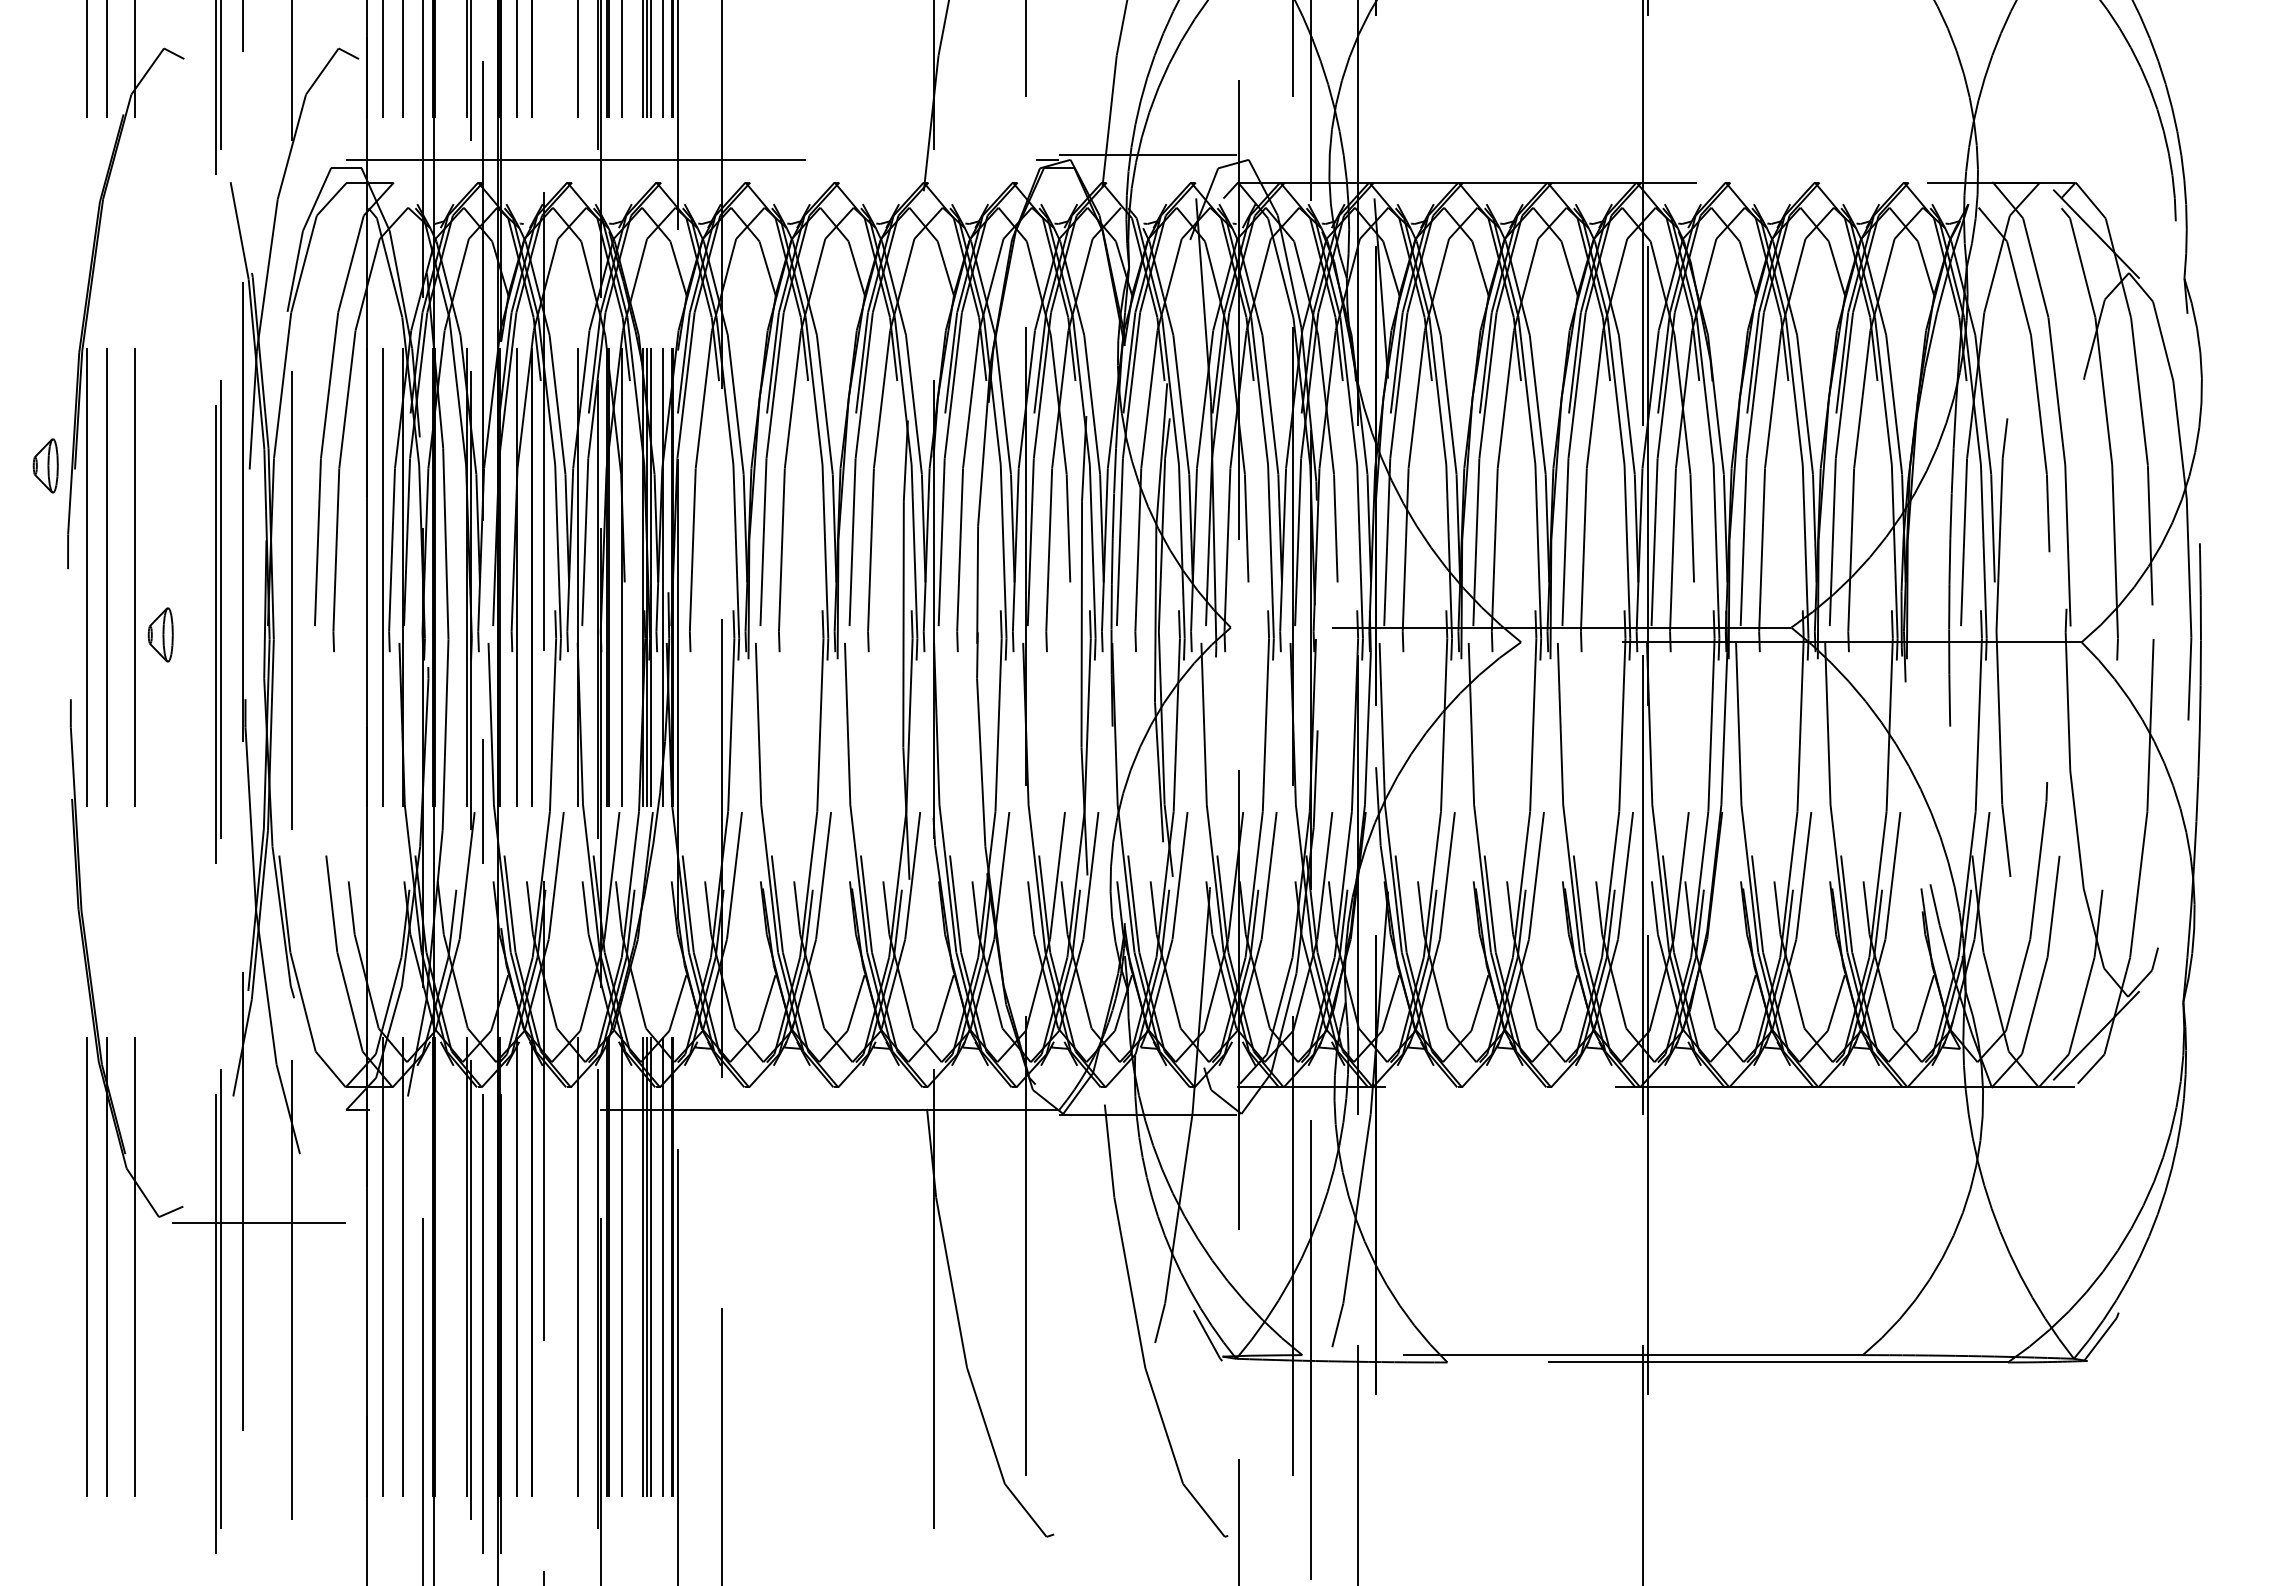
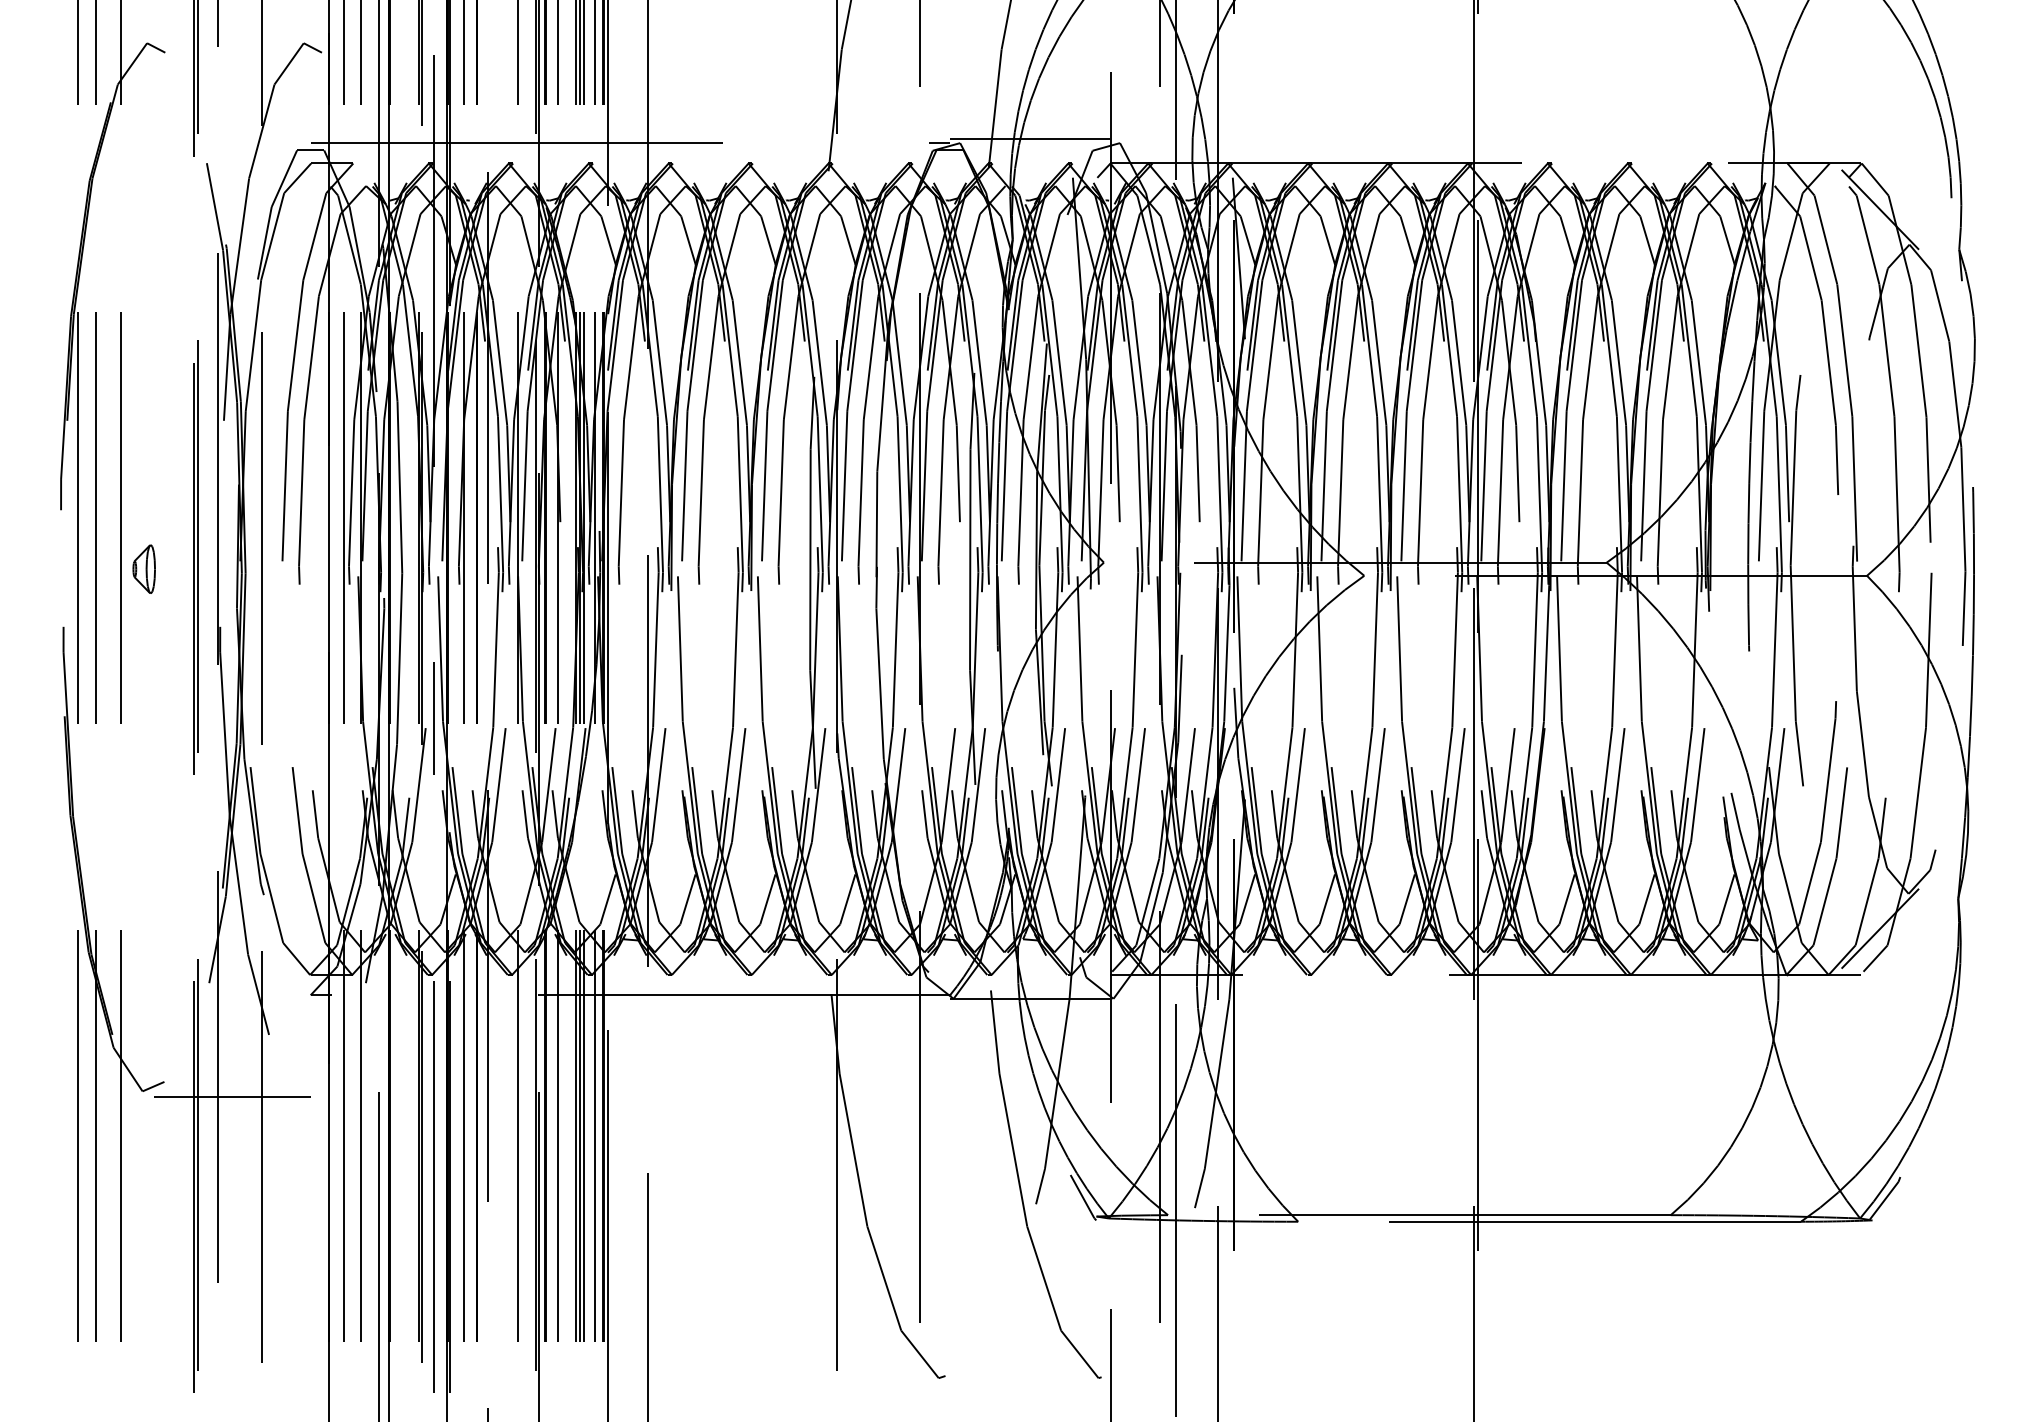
part: (45, 465) -> (40, 417), removed

